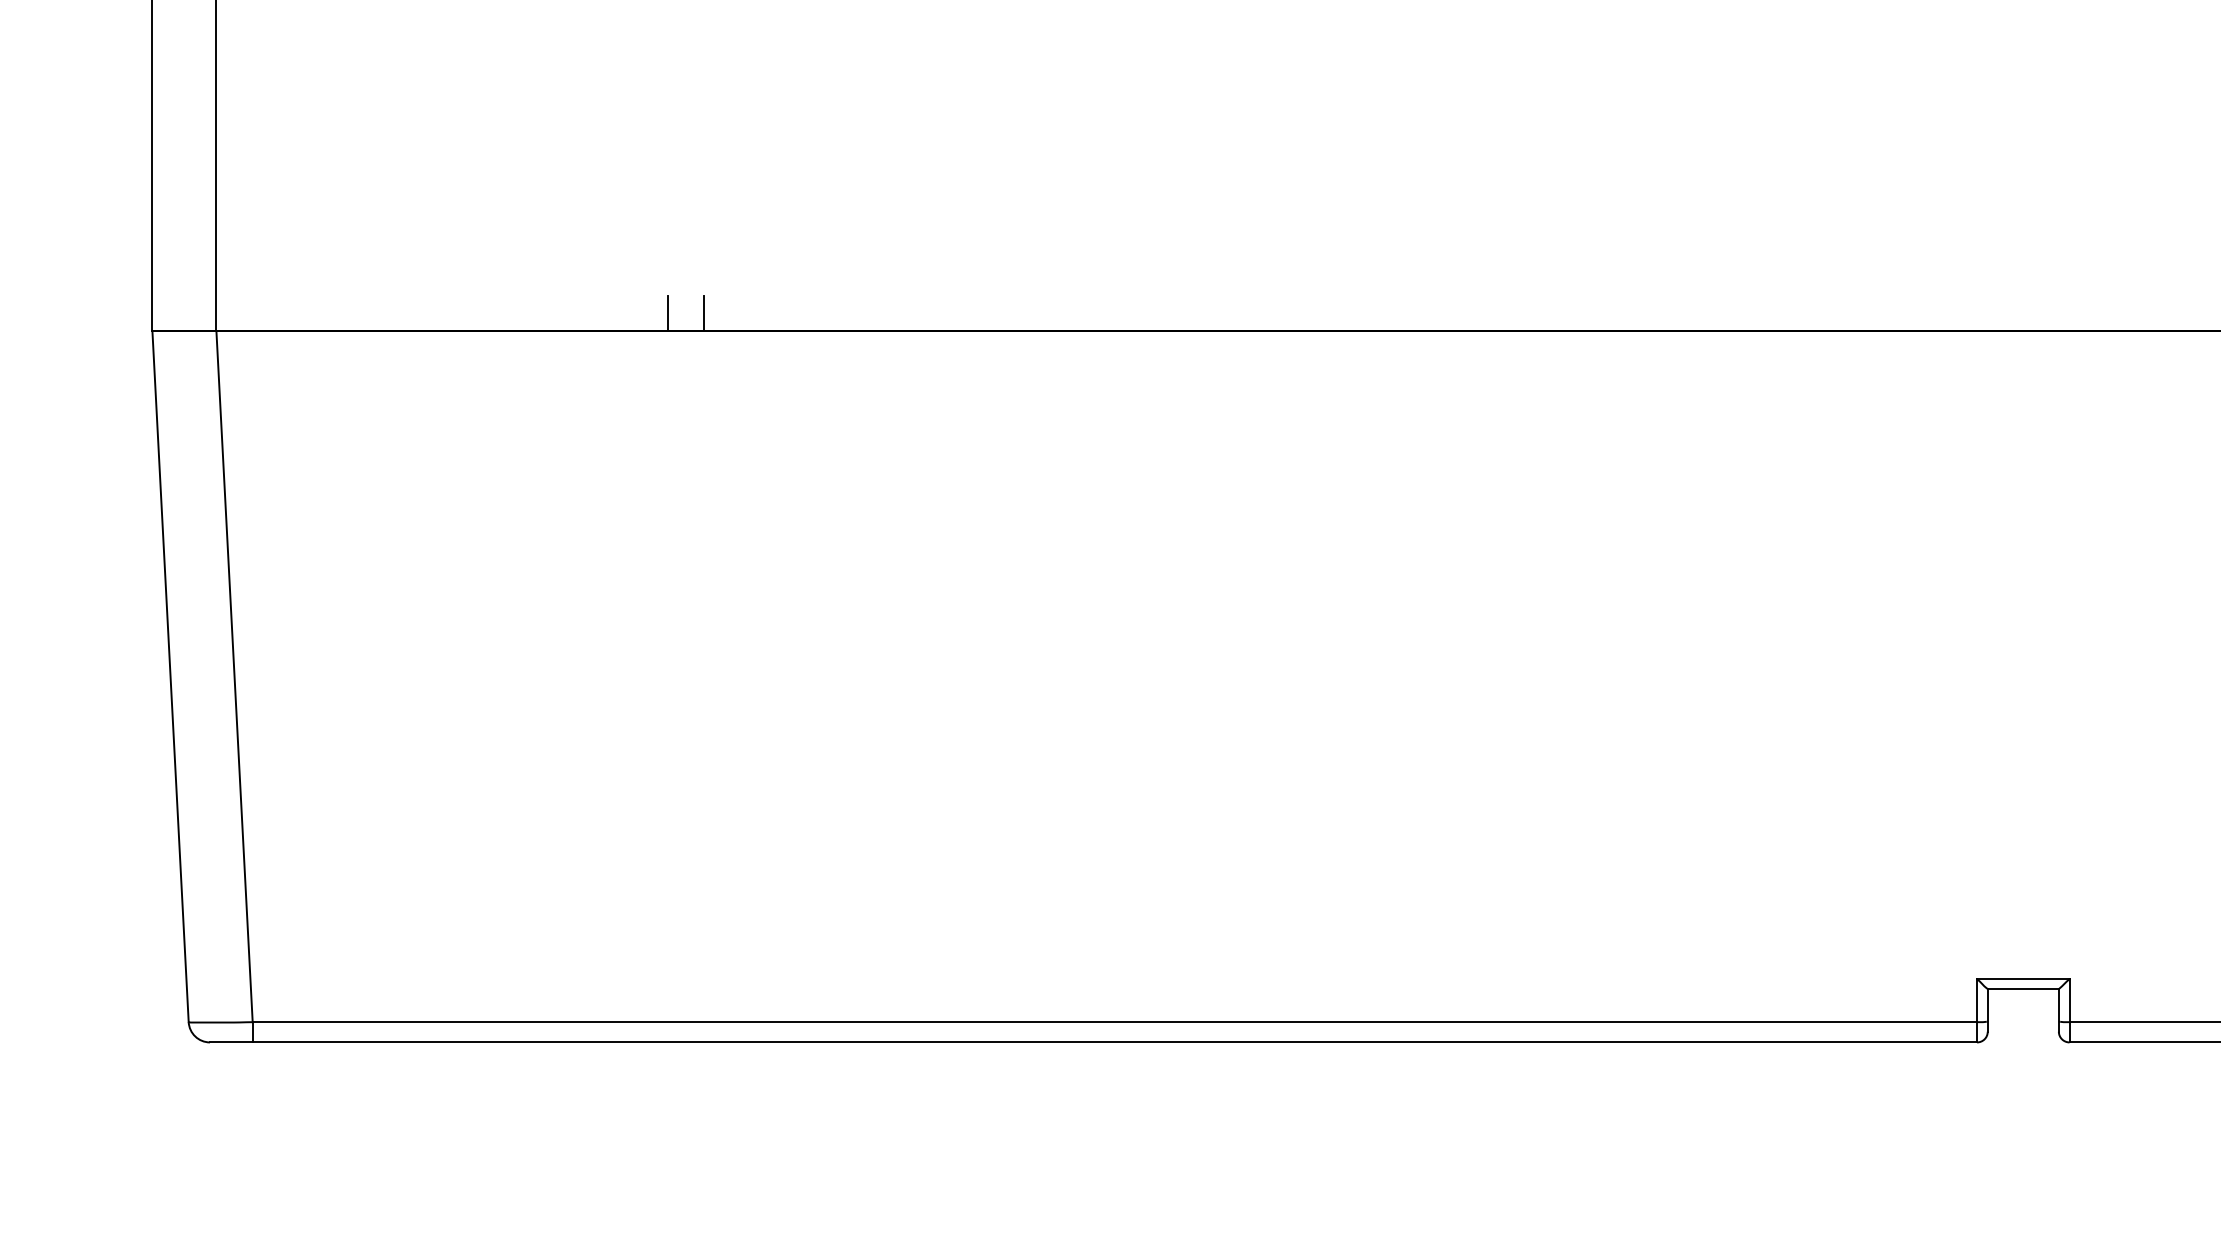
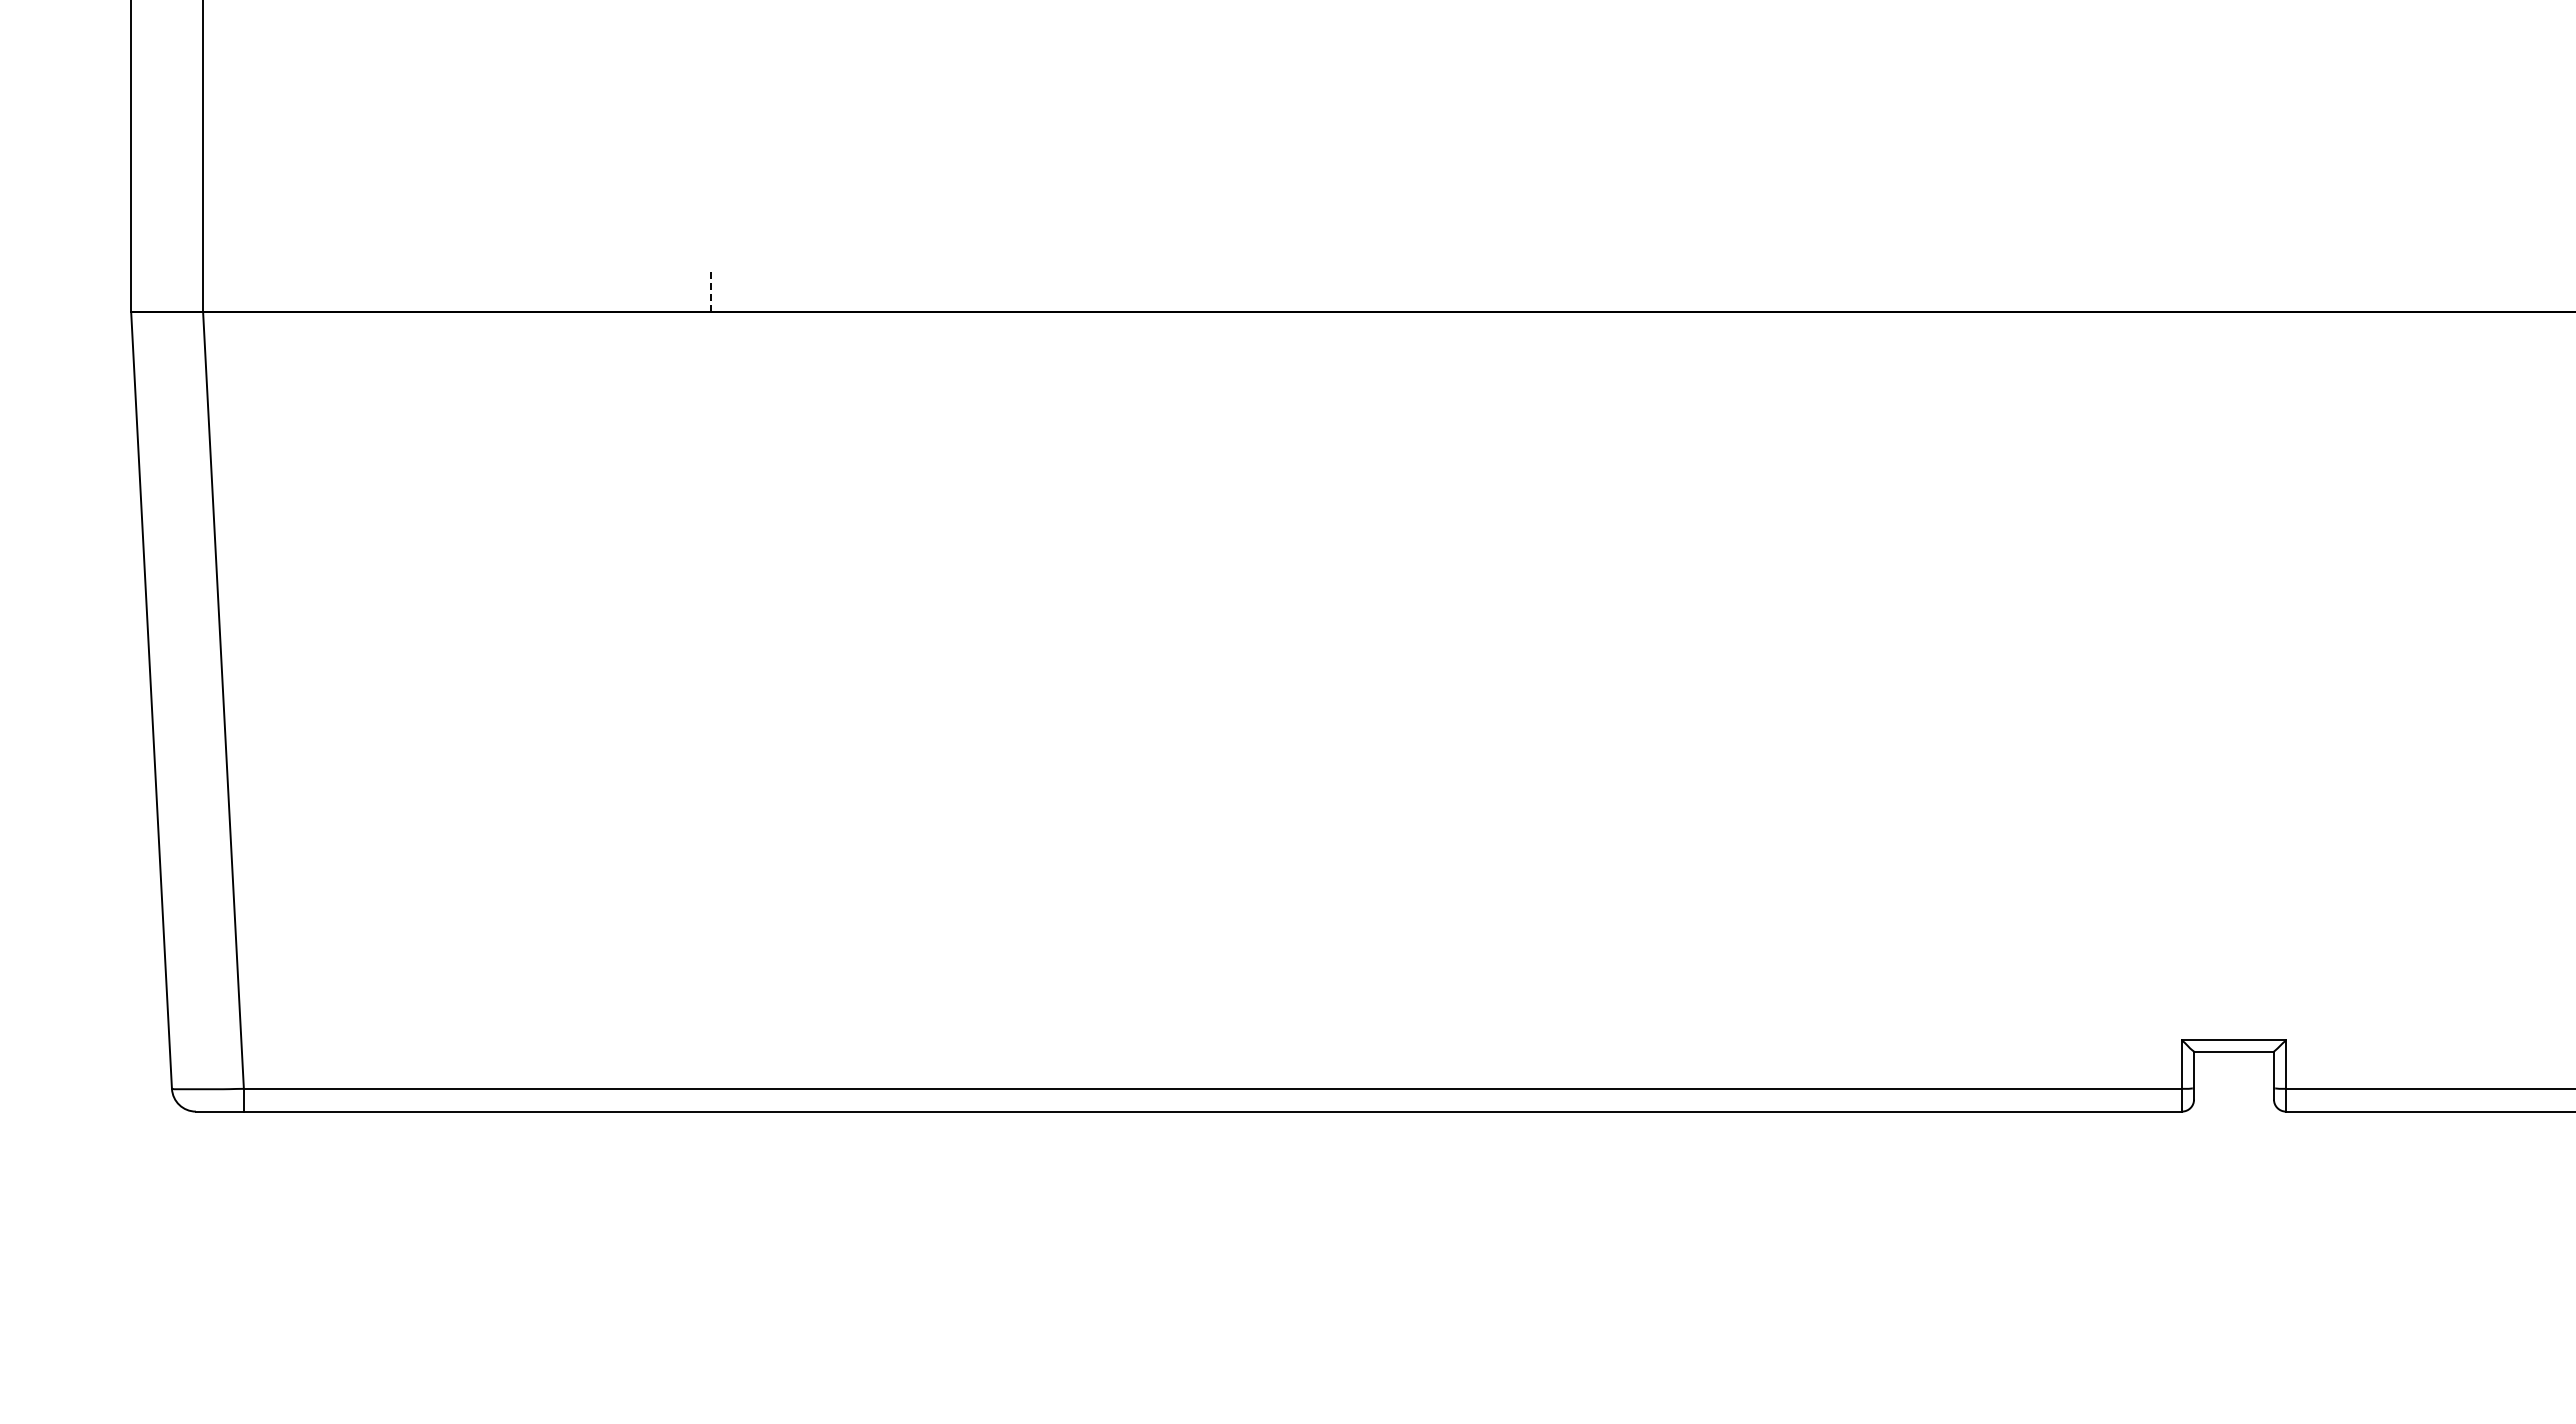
line: (667, 313) -> (710, 292), solid -> dashed
line: (703, 313) -> (750, 292), removed

